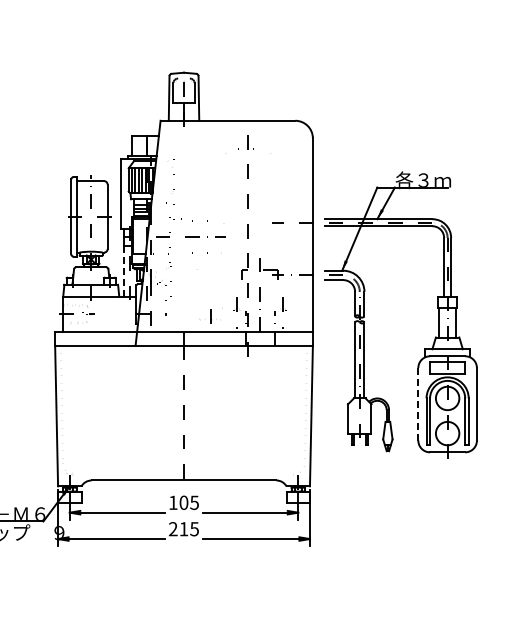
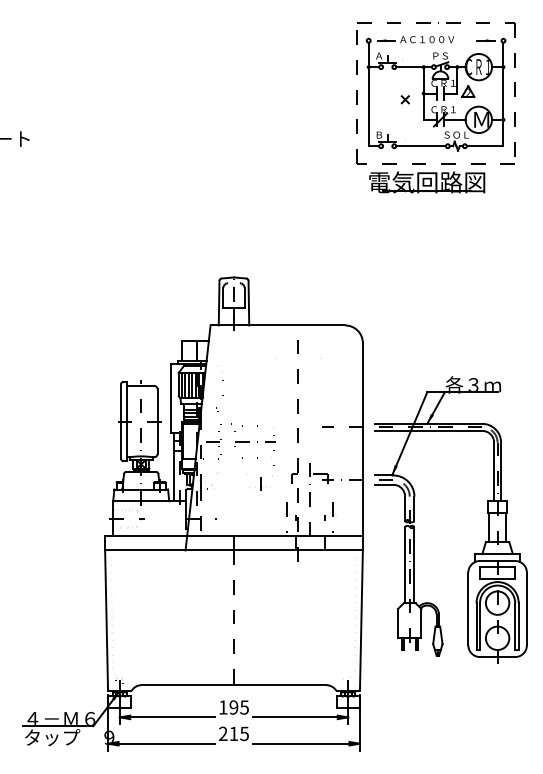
line: (124, 271) -> (174, 476), dashed -> solid
part: (210, 315) -> (260, 483), moved
line: (418, 403) -> (468, 608), dashed -> solid
text: (183, 502) -> (233, 707), 105 -> 195

